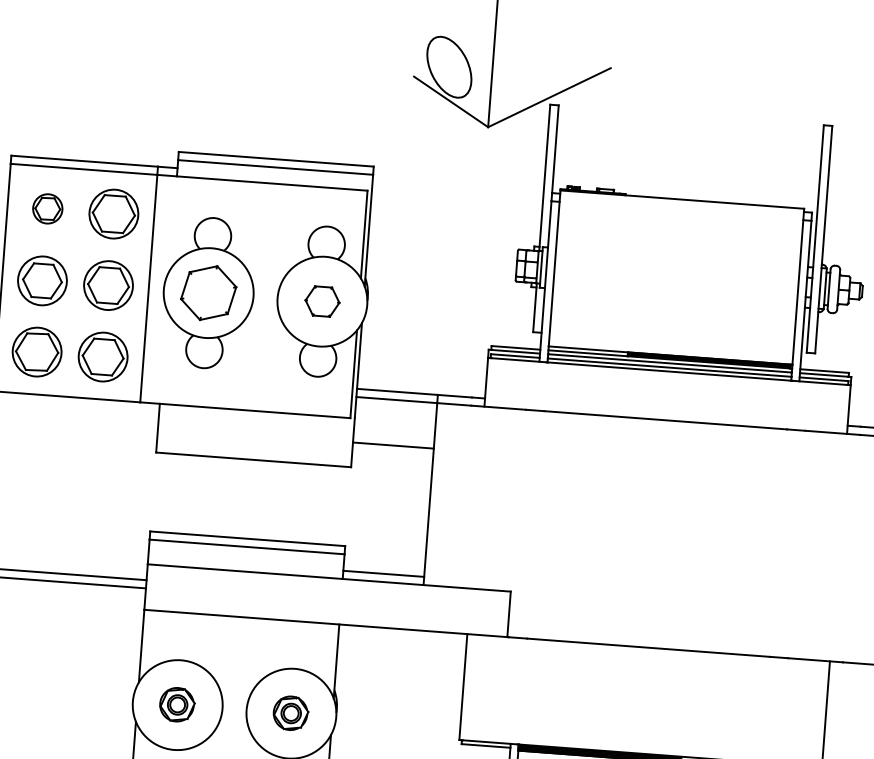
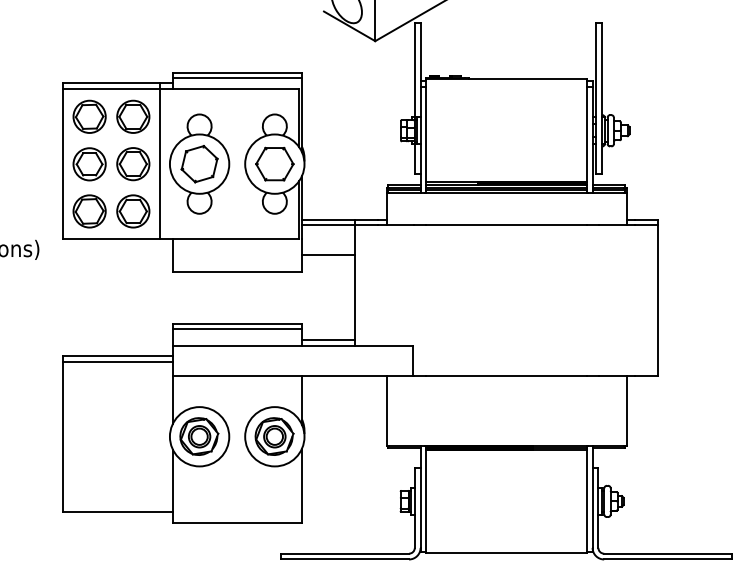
part: (47, 208) -> (89, 116), size x1.67
part: (321, 300) -> (274, 163), size x1.67
part: (177, 704) -> (199, 436), size x1.67
part: (290, 713) -> (274, 436), size x1.67

